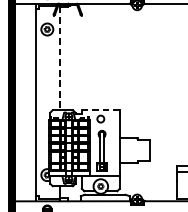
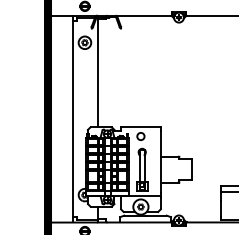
line: (60, 58) -> (98, 73), dashed -> solid
line: (100, 110) -> (140, 127), dashed -> solid

